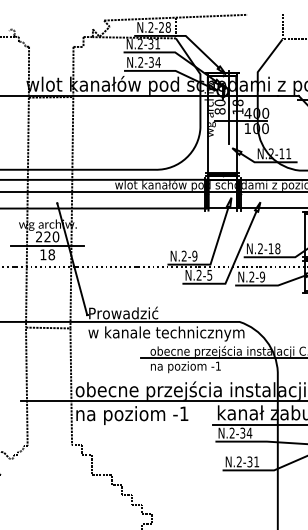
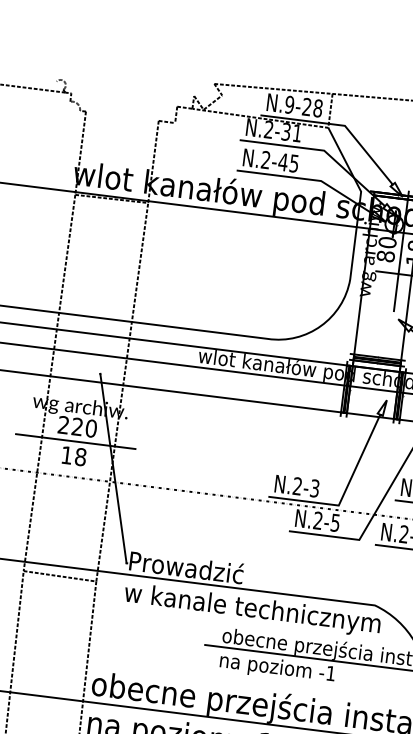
text: (150, 27) -> (288, 104), N.2-28 -> N.9-28
text: (154, 62) -> (288, 162), N.2-34 -> N.2-45
text: (194, 255) -> (314, 487), N.2-9 -> N.2-3

